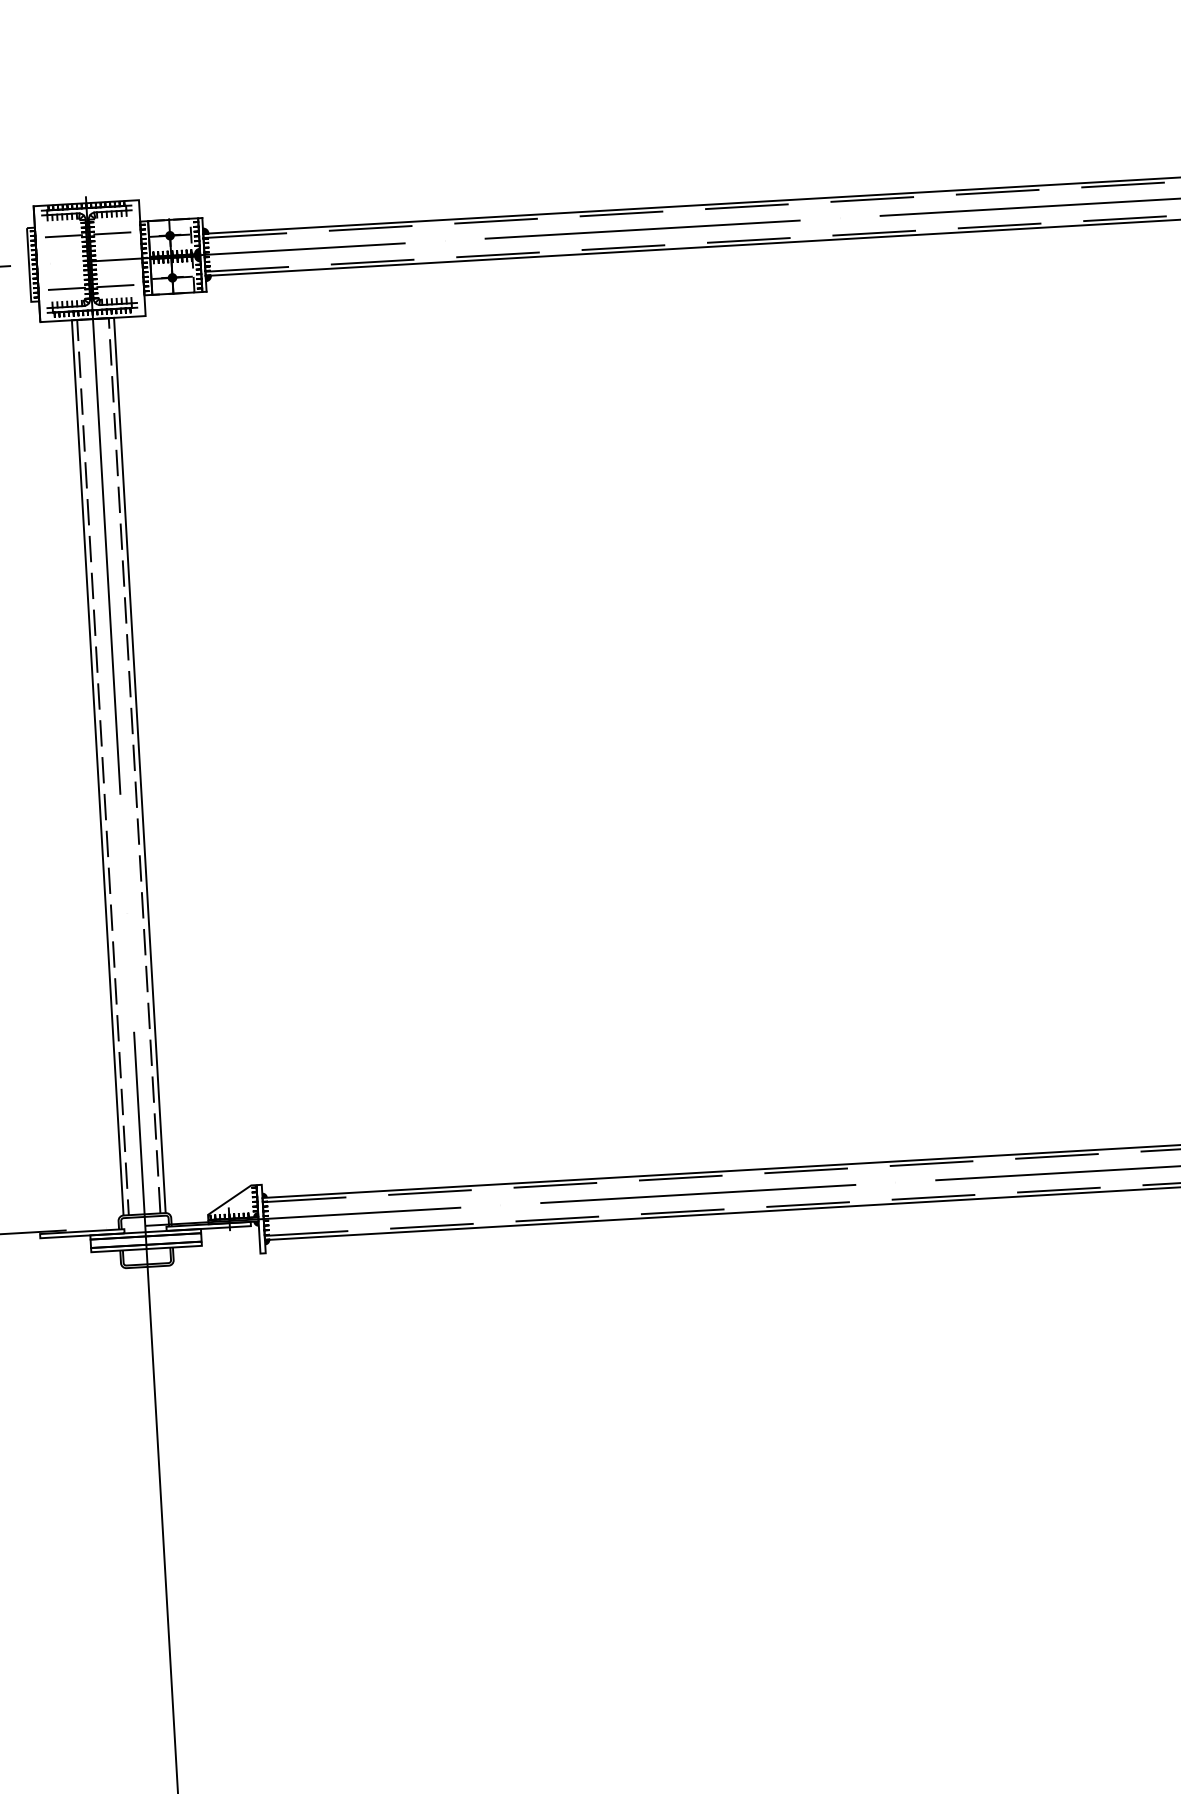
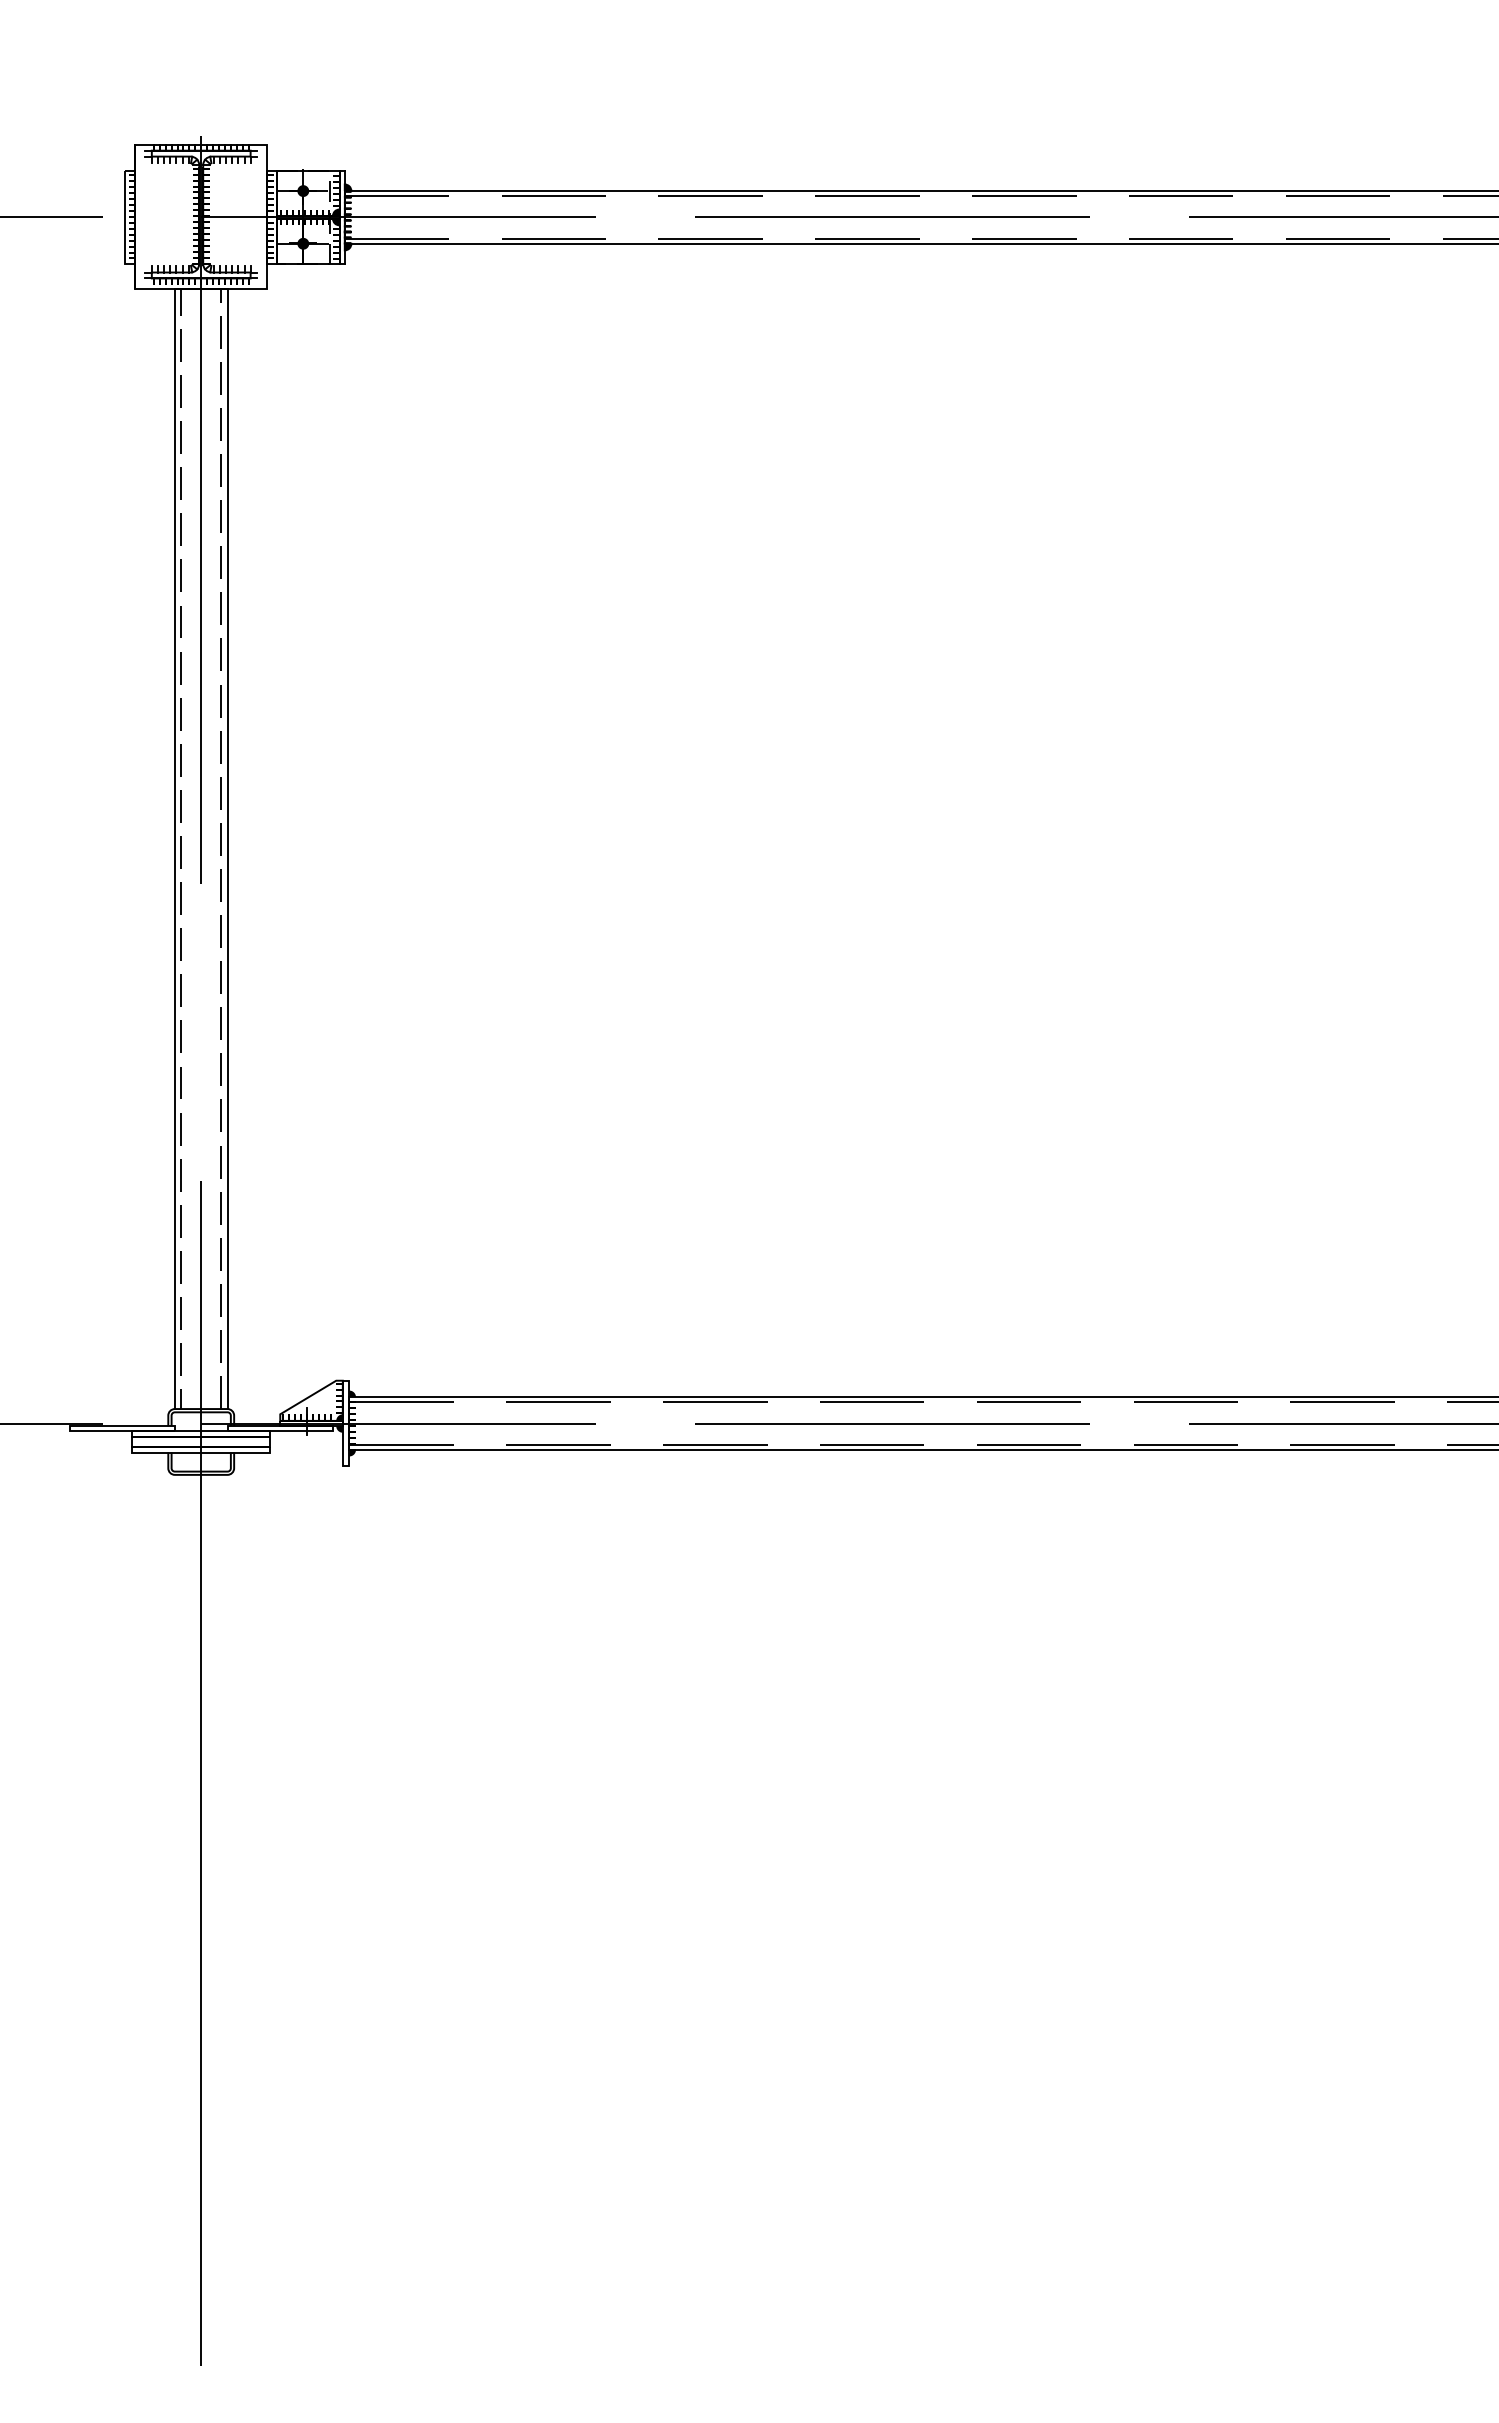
line: (113, 233) -> (233, 184), removed
line: (61, 236) -> (167, 184), removed
line: (116, 285) -> (233, 249), removed
line: (64, 288) -> (167, 249), removed

